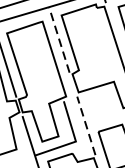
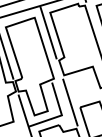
line: (59, 39) -> (48, 32), dashed -> solid
line: (86, 125) -> (70, 102), dashed -> solid

